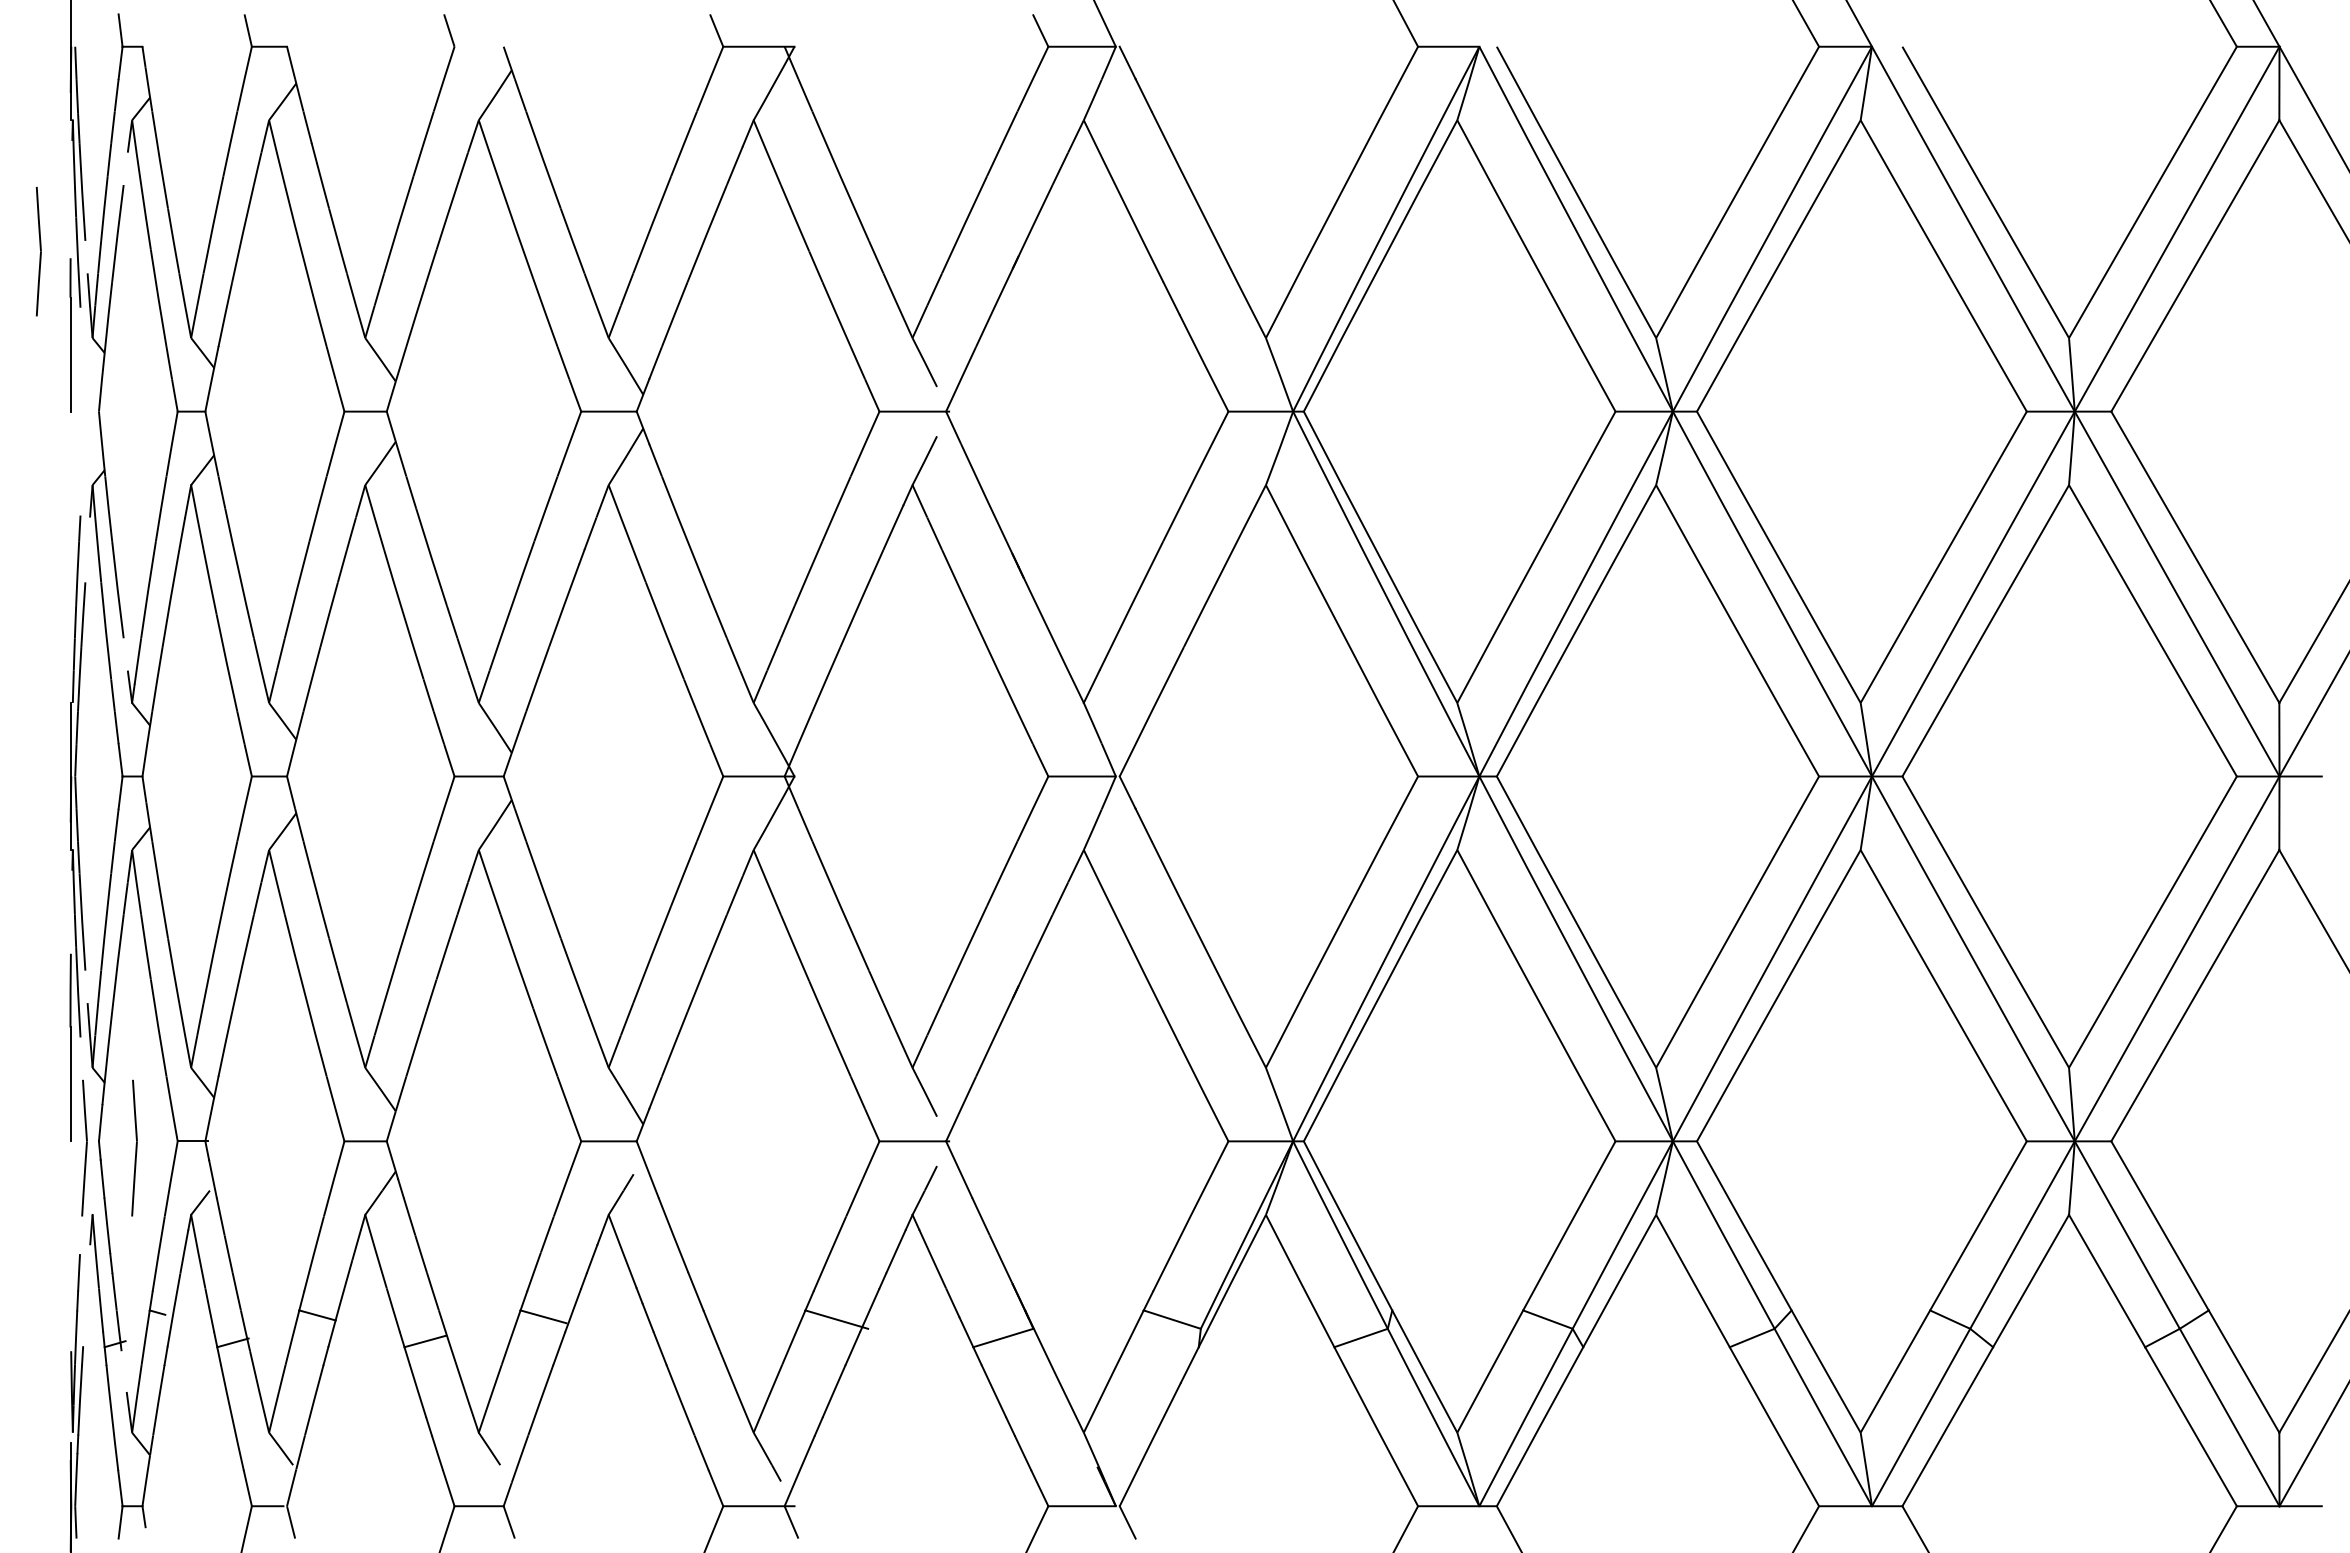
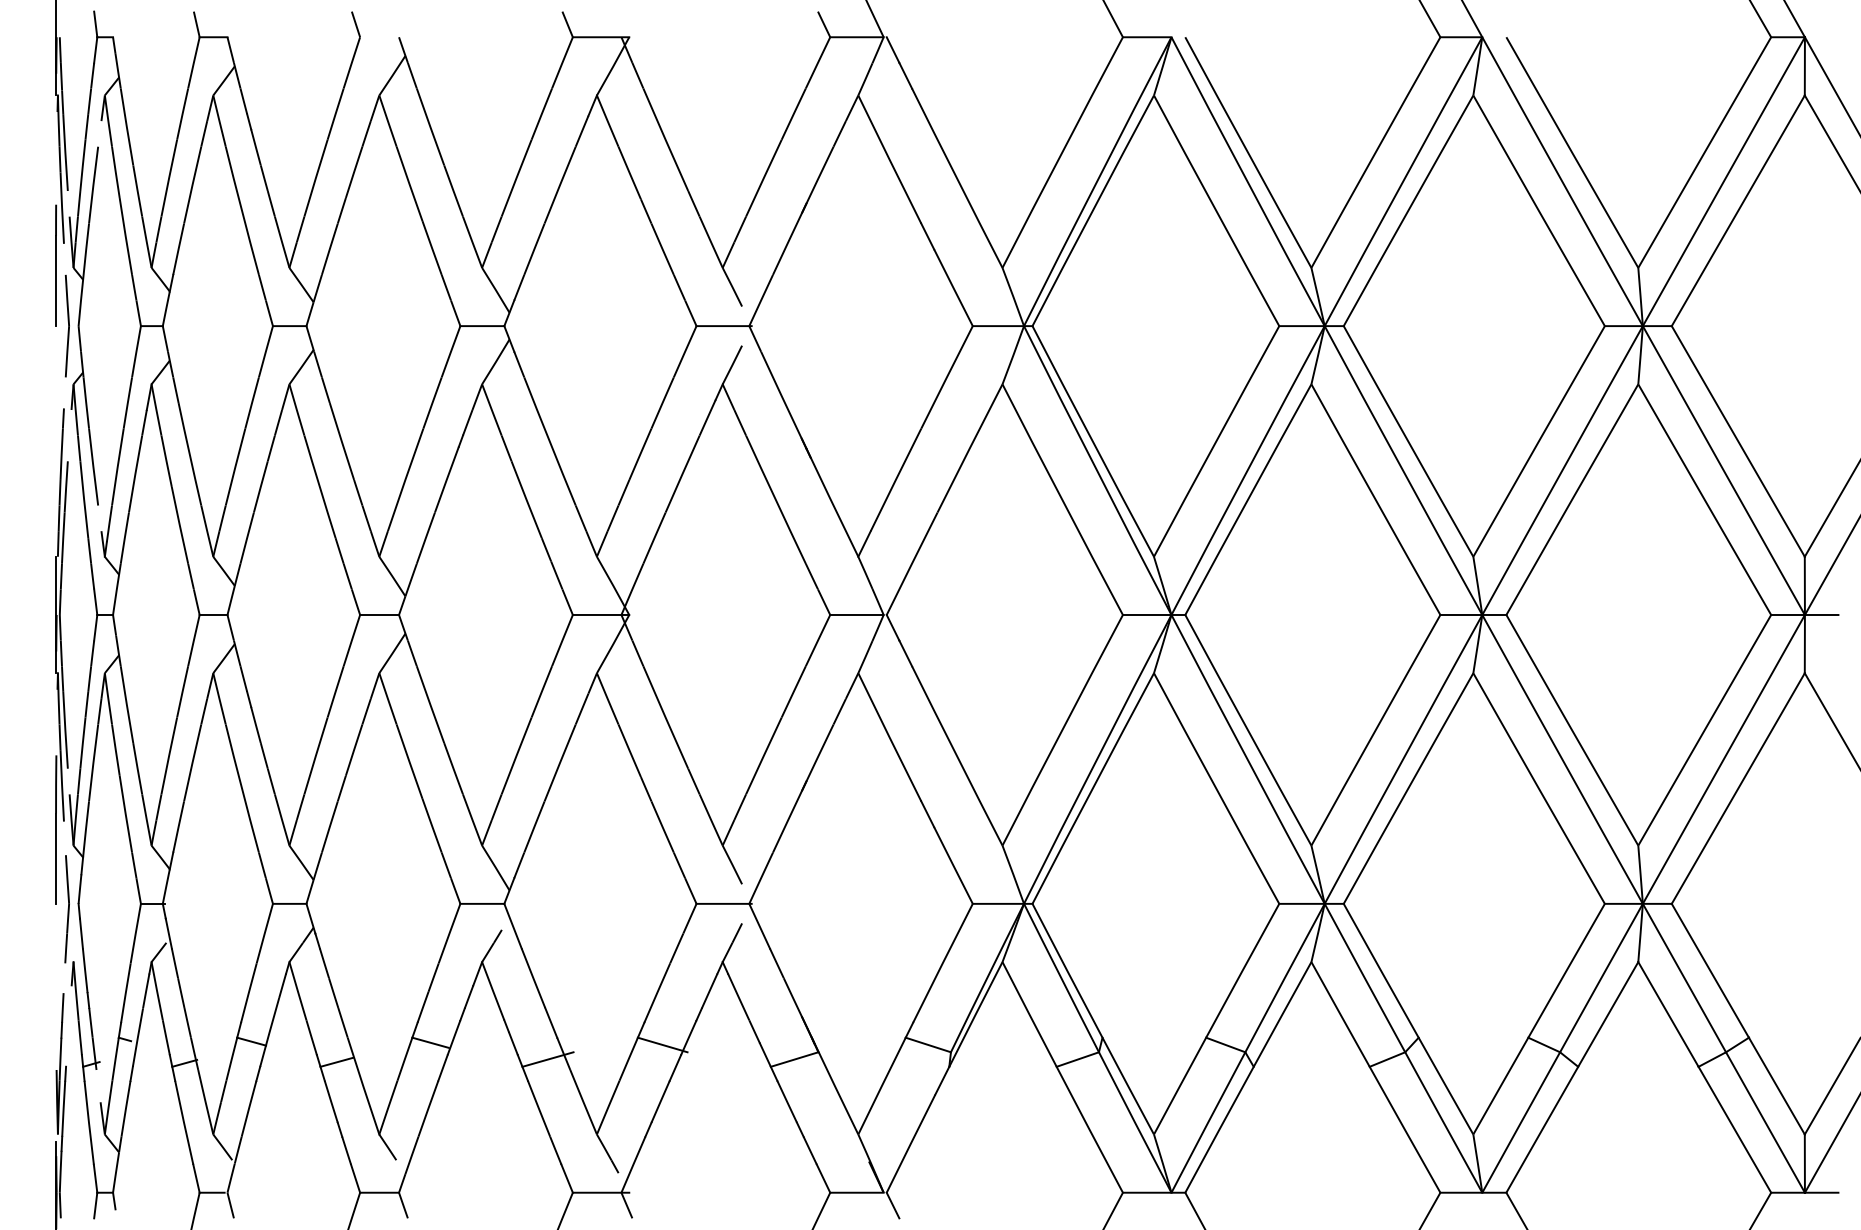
part: (38, 251) -> (67, 326), moved
part: (134, 1147) -> (106, 908), removed
line: (691, 1337) -> (547, 1059), added

